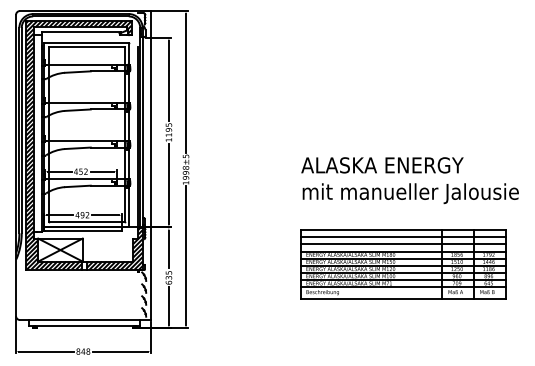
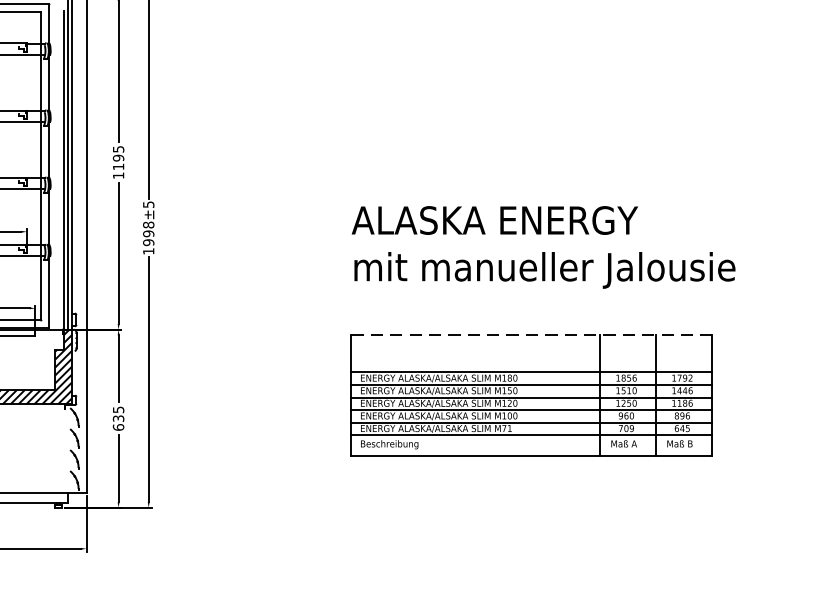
line: (403, 230) -> (532, 335), solid -> dashed
line: (402, 237) -> (530, 347), removed
line: (402, 244) -> (530, 359), removed

